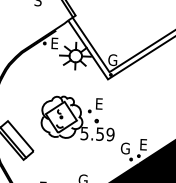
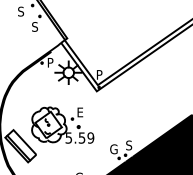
text: (55, 43) -> (51, 62), E -> P
text: (111, 59) -> (99, 74), G -> P
part: (77, 117) -> (62, 124), moved
text: (143, 144) -> (129, 145), E -> S

